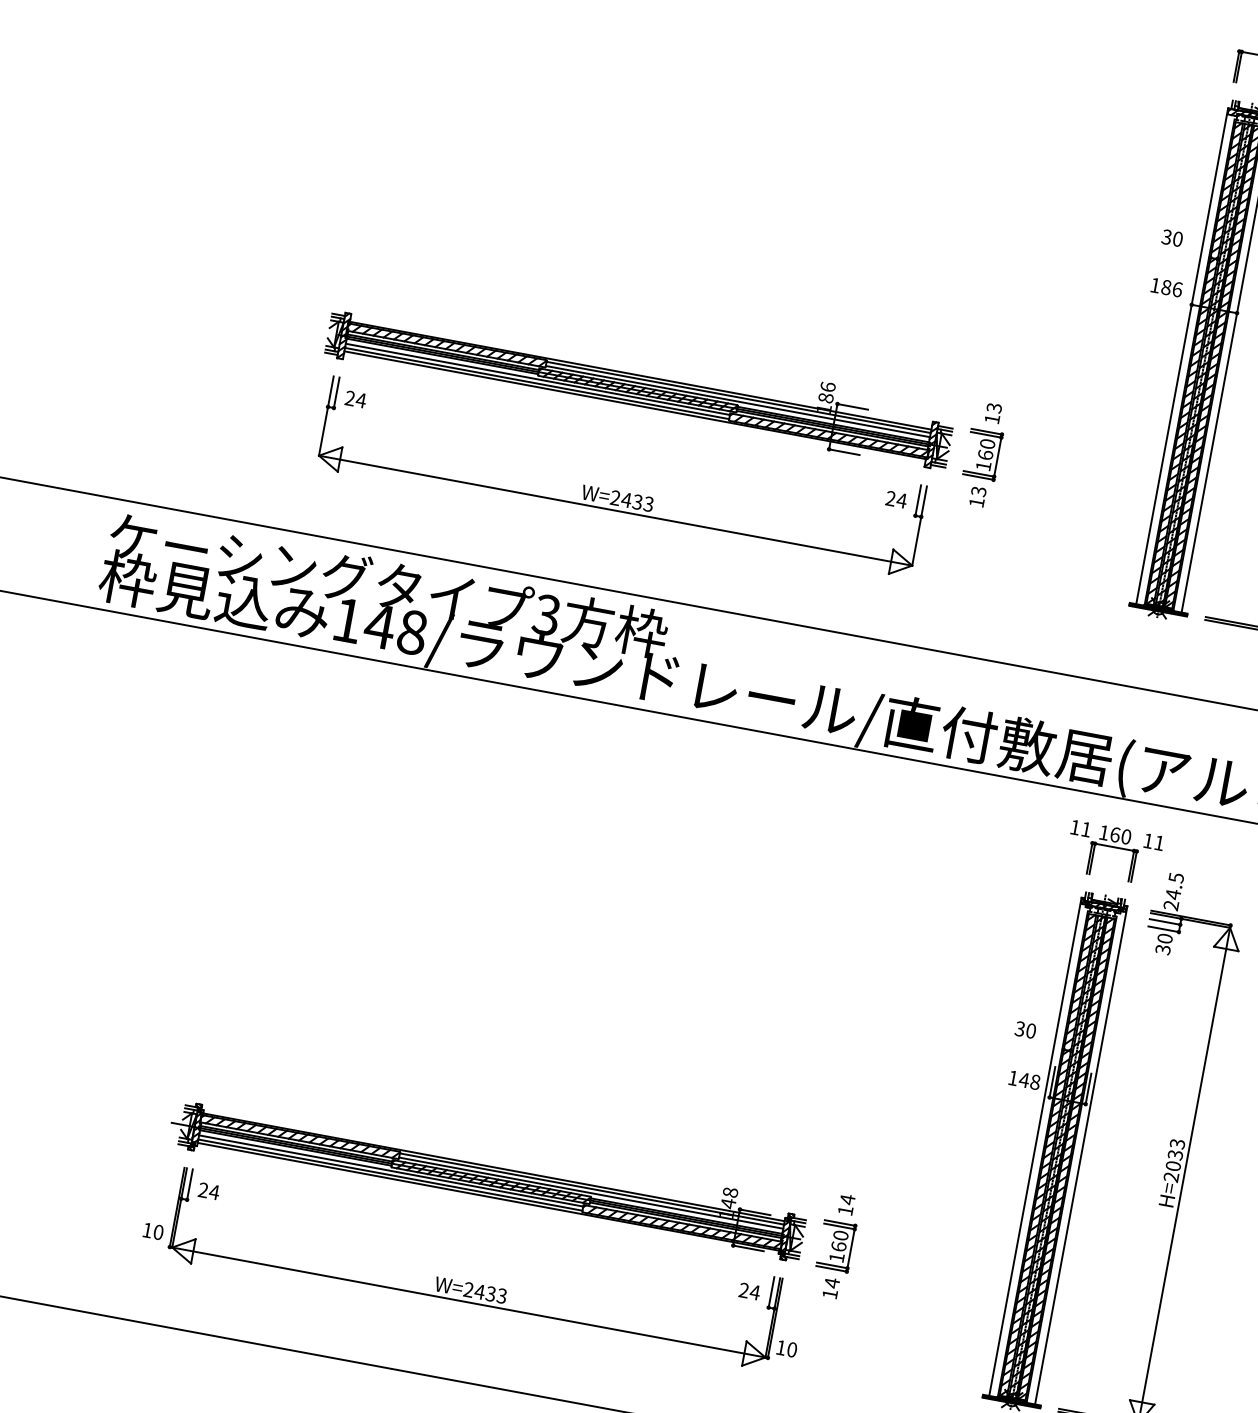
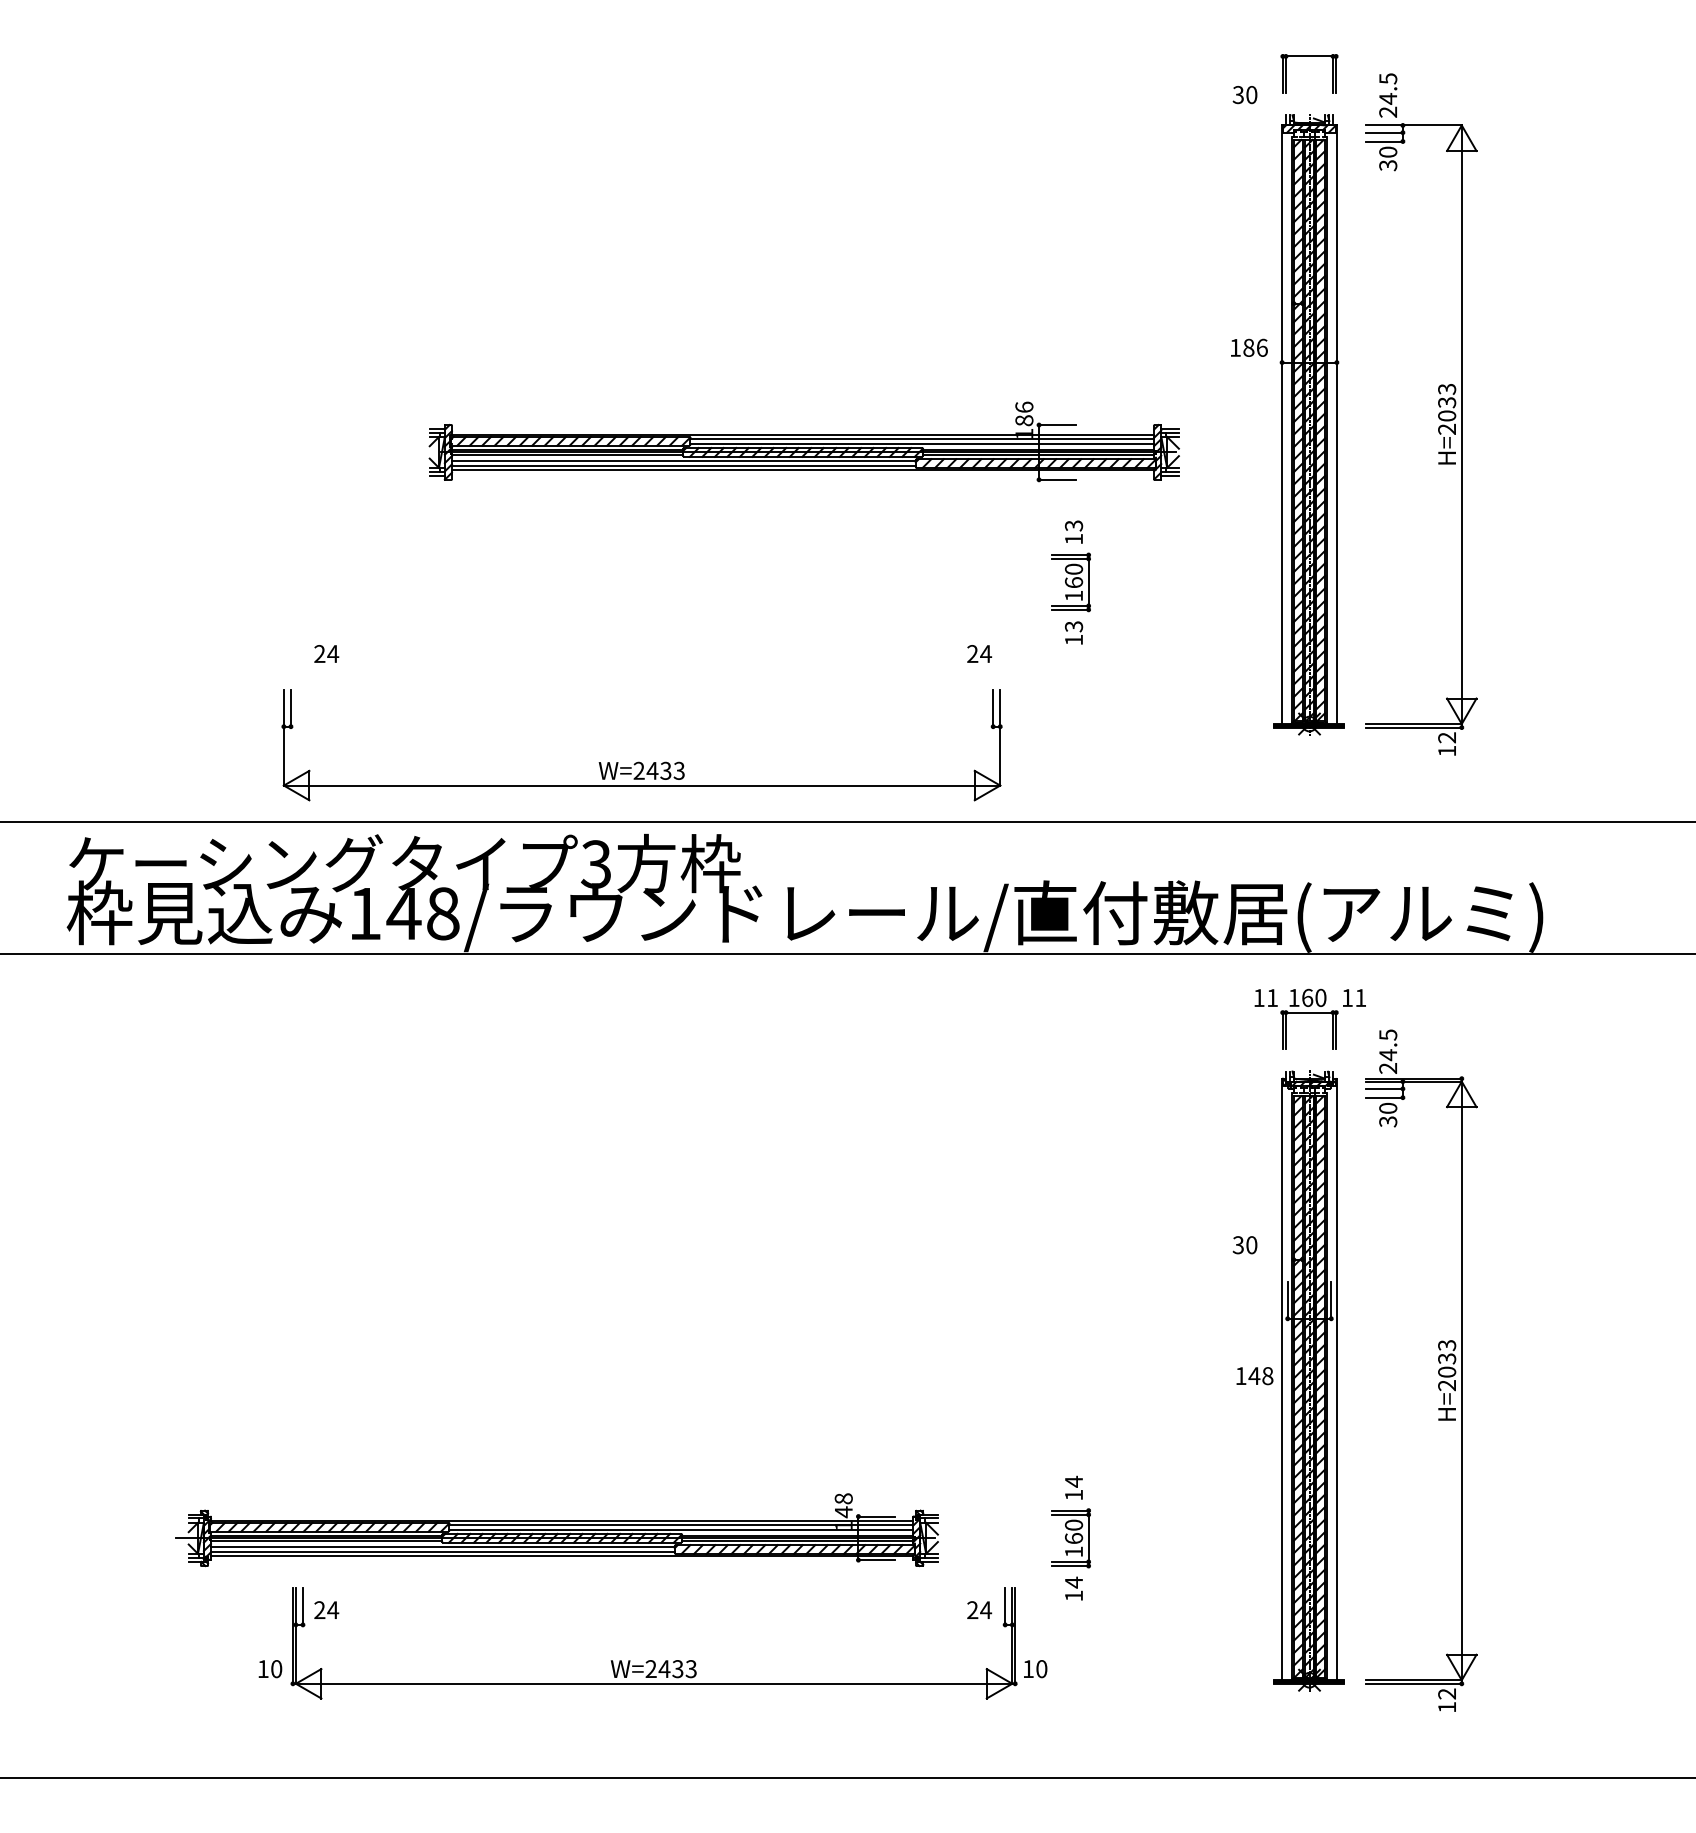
text: (1171, 238) -> (1244, 95), moved
part: (639, 381) -> (803, 441), moved
part: (617, 490) -> (639, 761), moved
text: (1024, 1080) -> (1254, 1376), moved
part: (487, 1174) -> (556, 1530), moved

